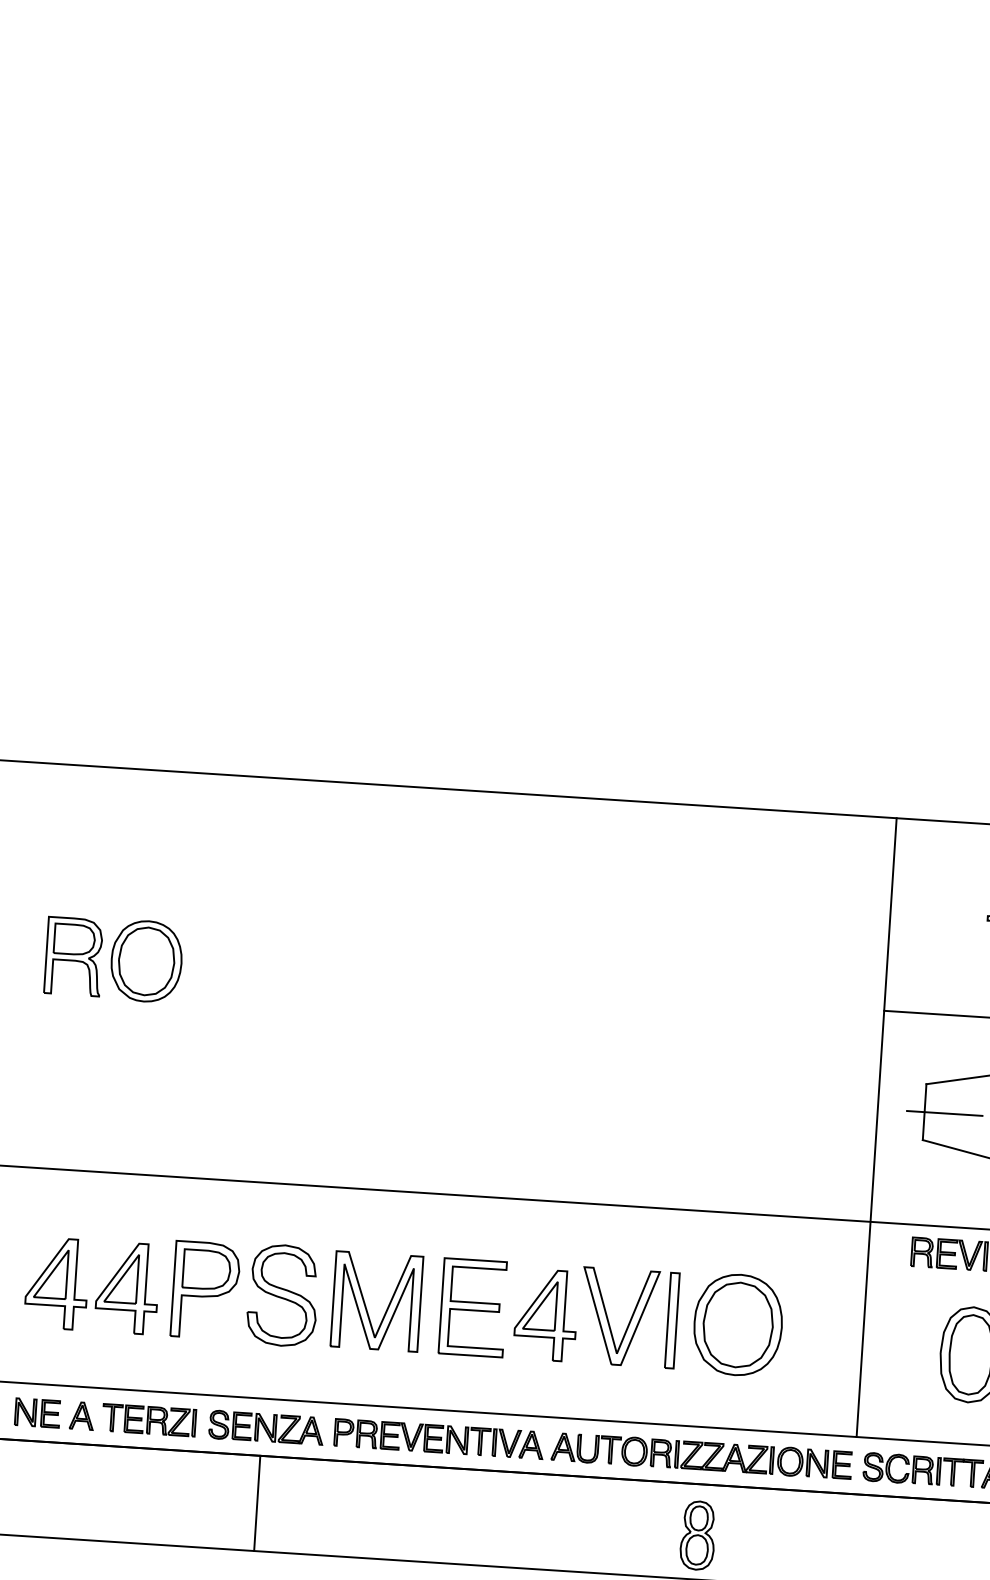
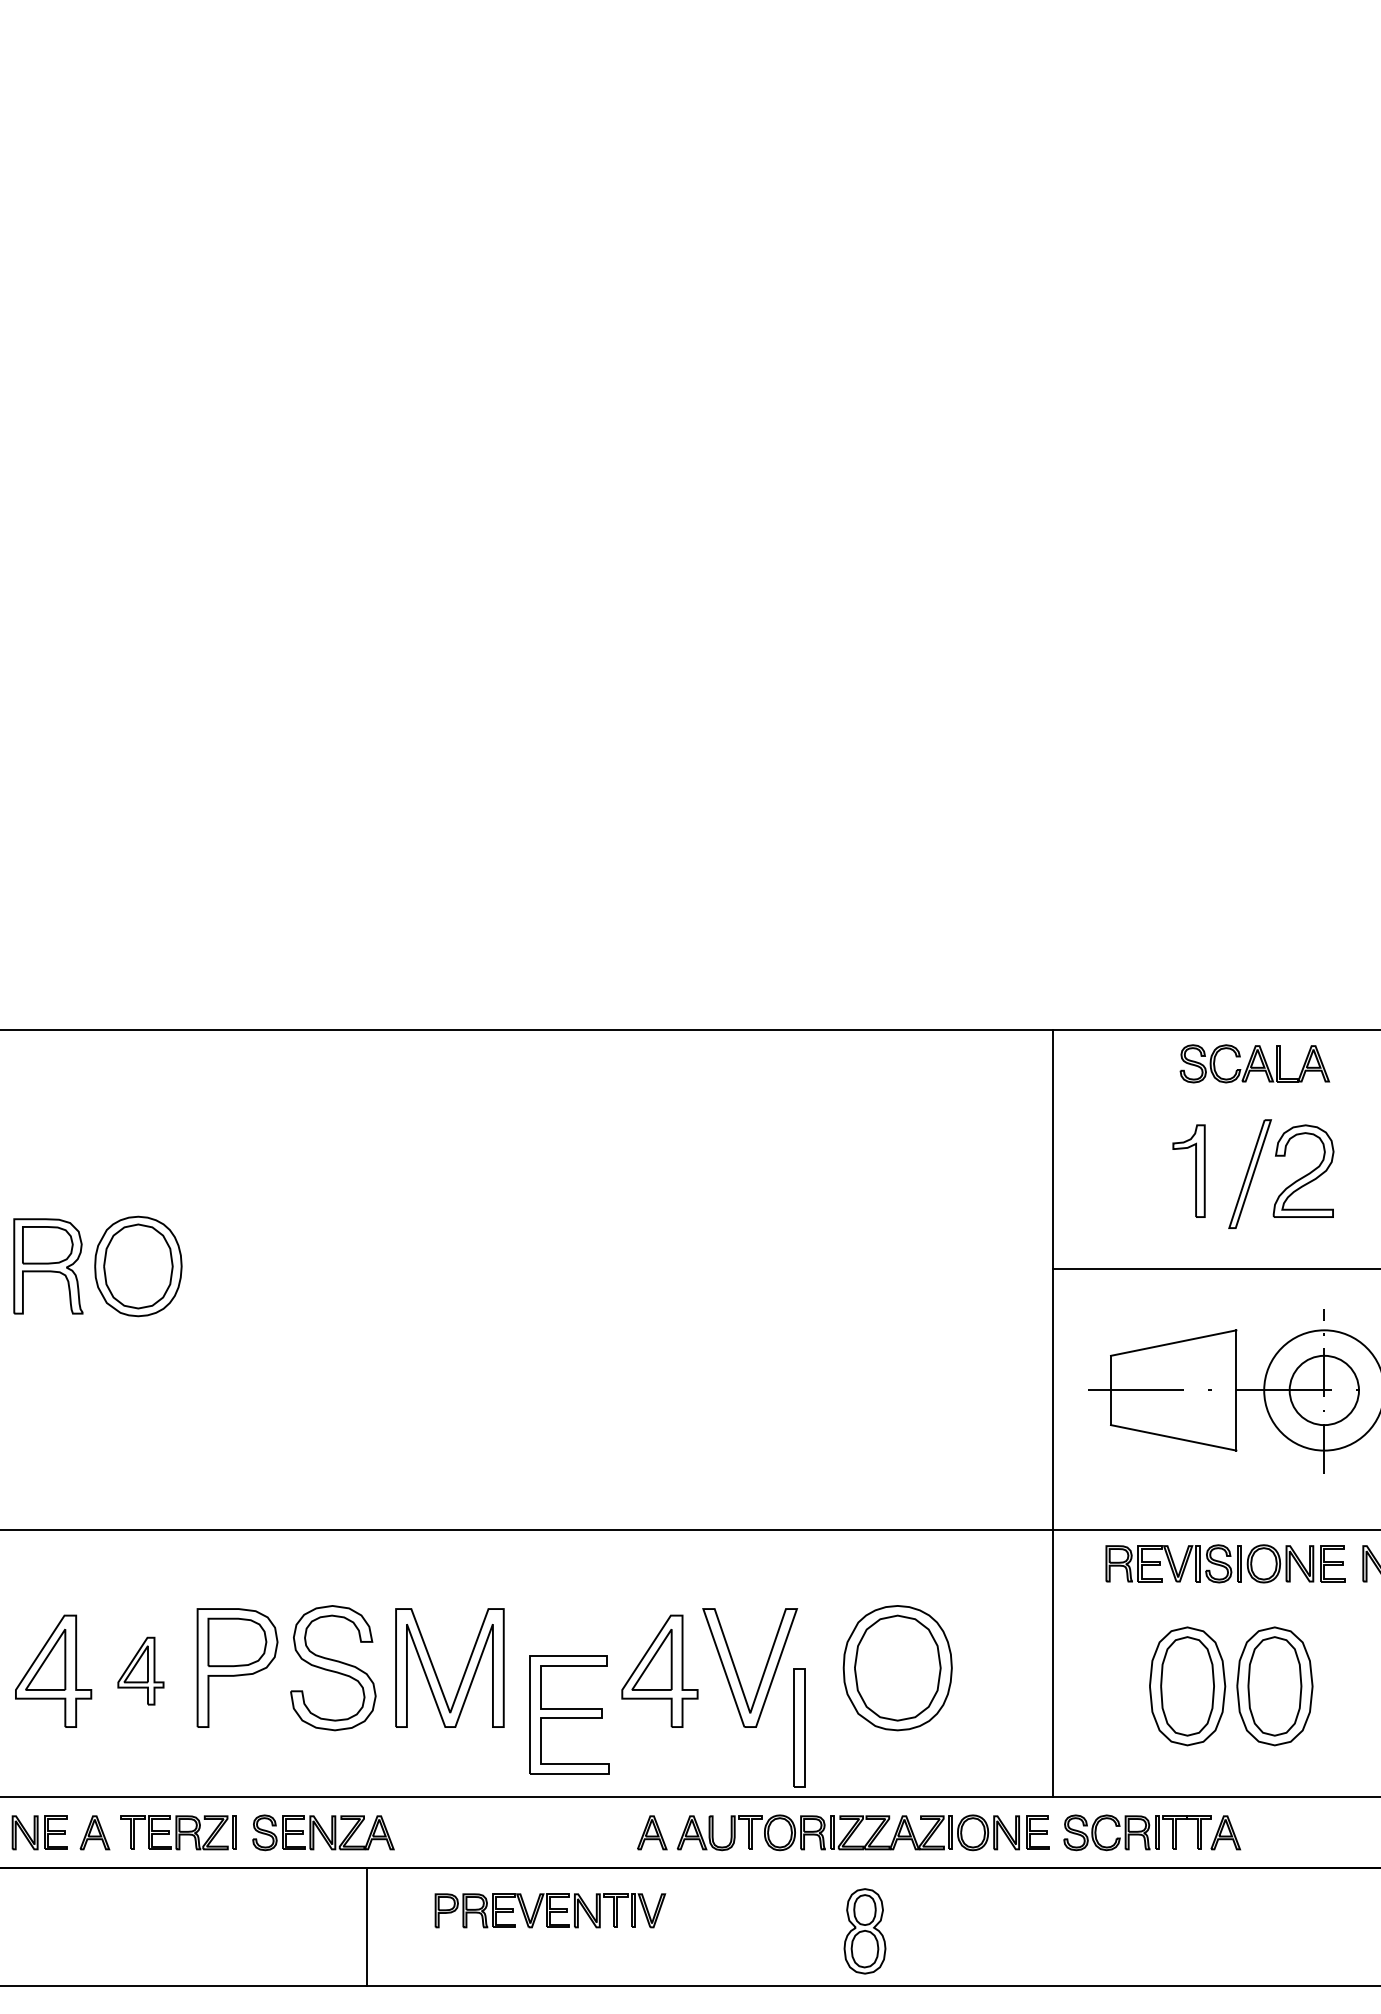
part: (127, 1287) -> (140, 1670), size x0.6
part: (473, 1307) -> (569, 1714), moved
part: (672, 1320) -> (799, 1727), moved
part: (427, 1438) -> (550, 1910), moved
line: (257, 1503) -> (367, 1926), moved

